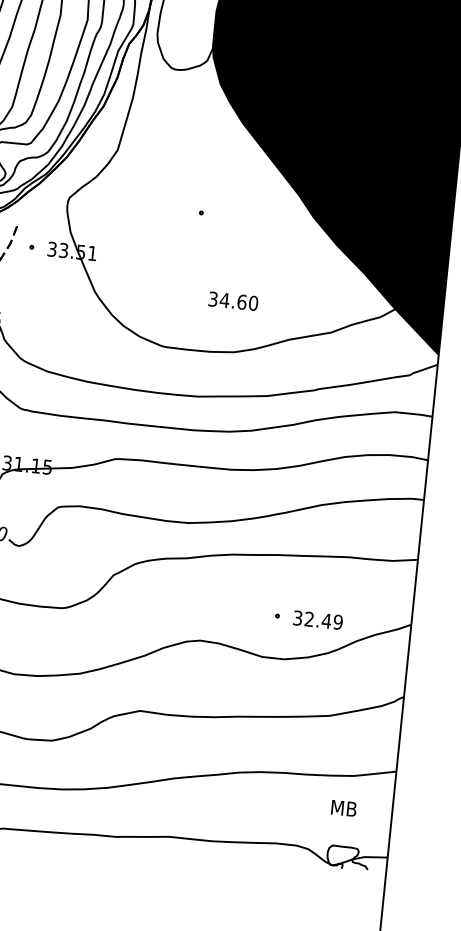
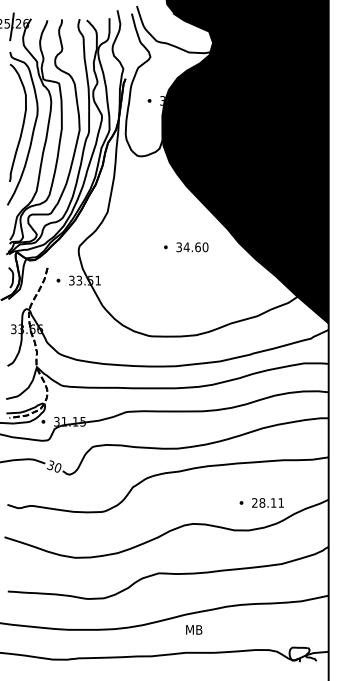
text: (233, 301) -> (192, 247), moved
text: (318, 619) -> (268, 502), 32.49 -> 28.11
text: (344, 807) -> (194, 629), moved

